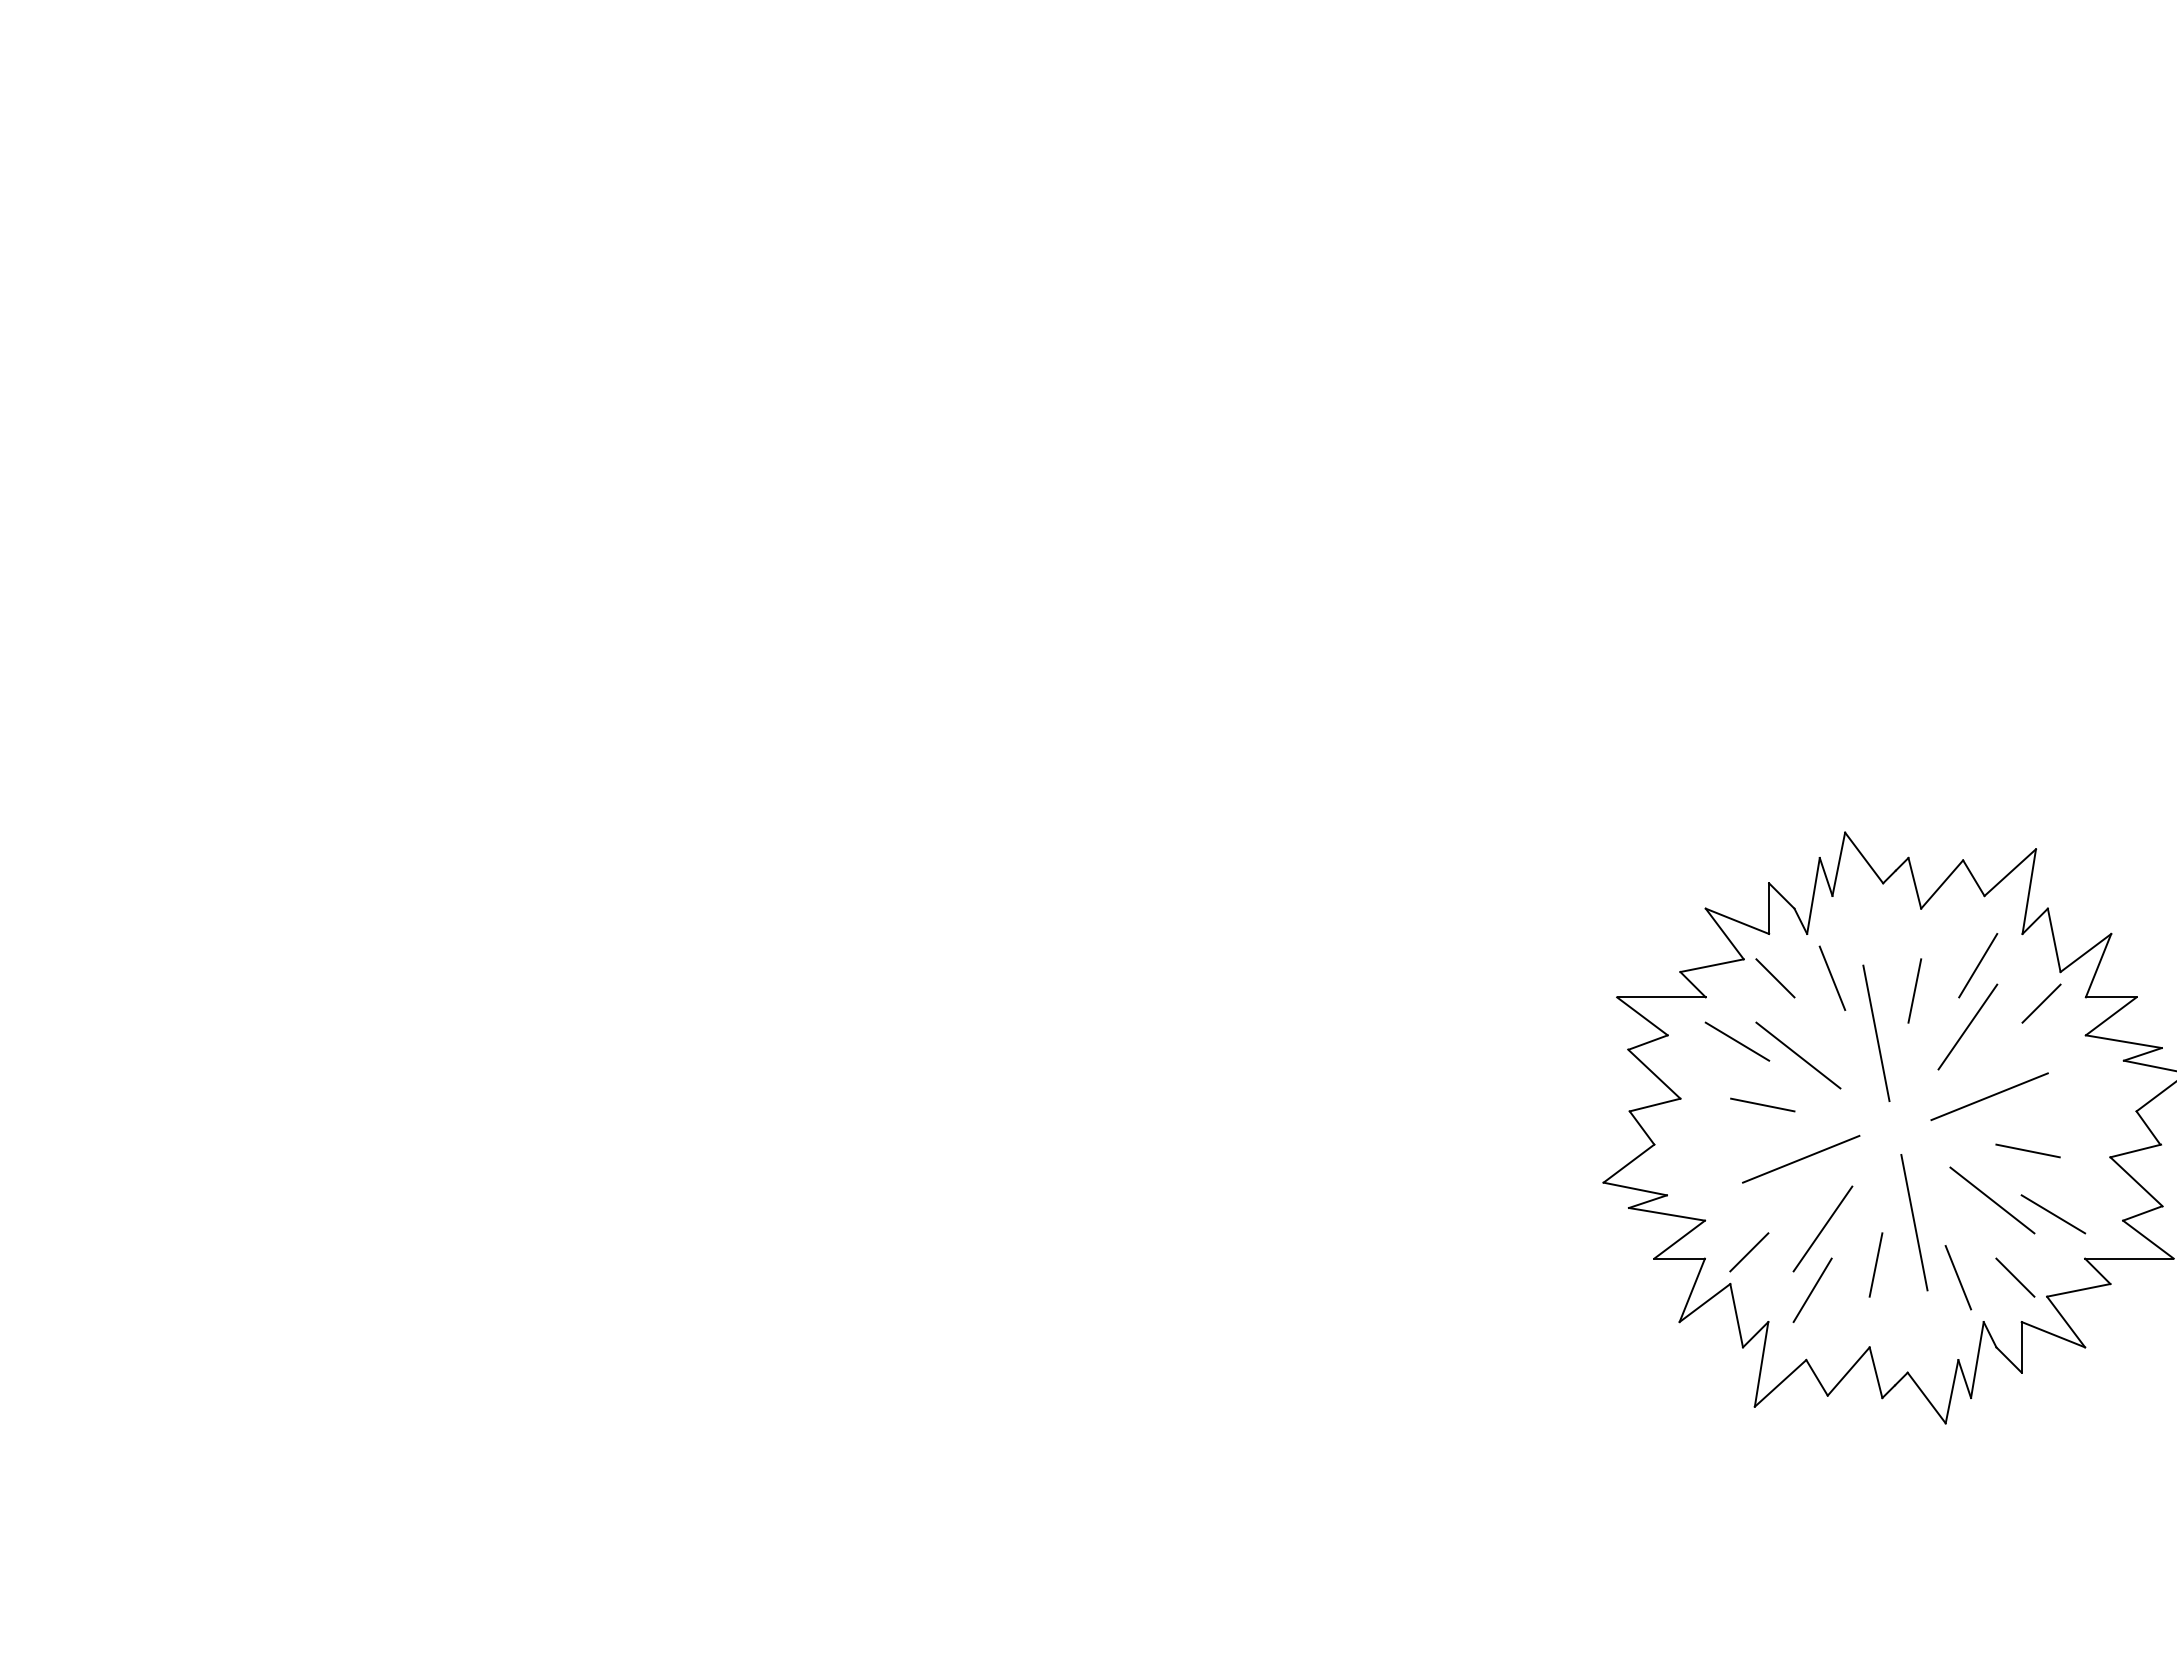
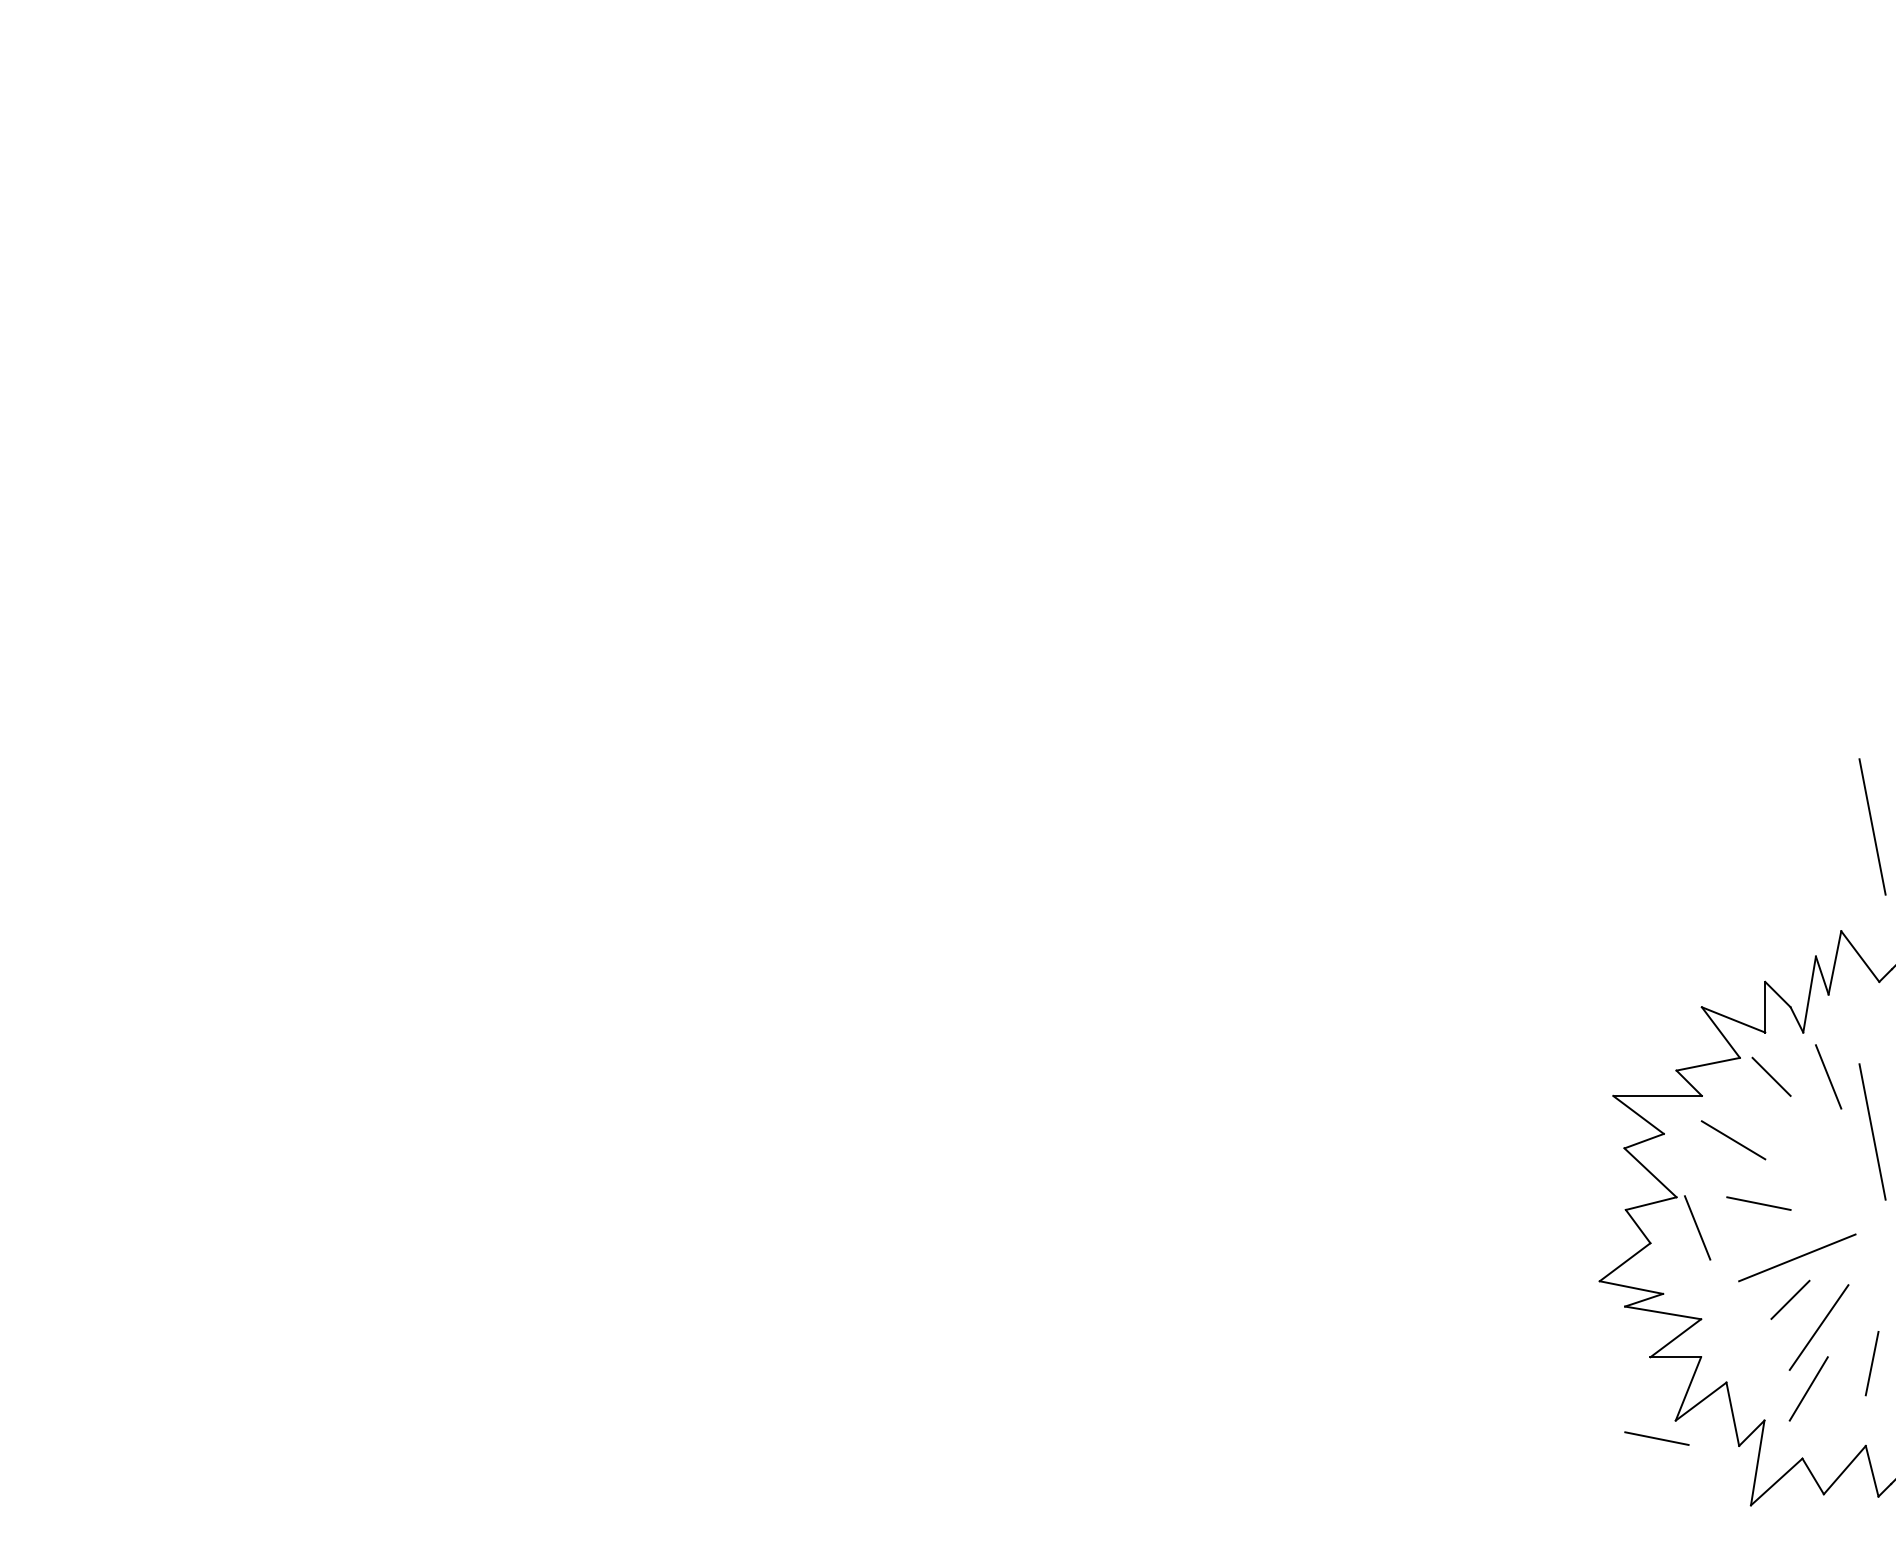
line: (1876, 727) -> (1872, 826), added
line: (1798, 1055) -> (1794, 1154), removed
line: (1701, 1128) -> (1697, 1227), added
line: (1749, 1252) -> (1790, 1300), moved
line: (1660, 1339) -> (1656, 1438), added

